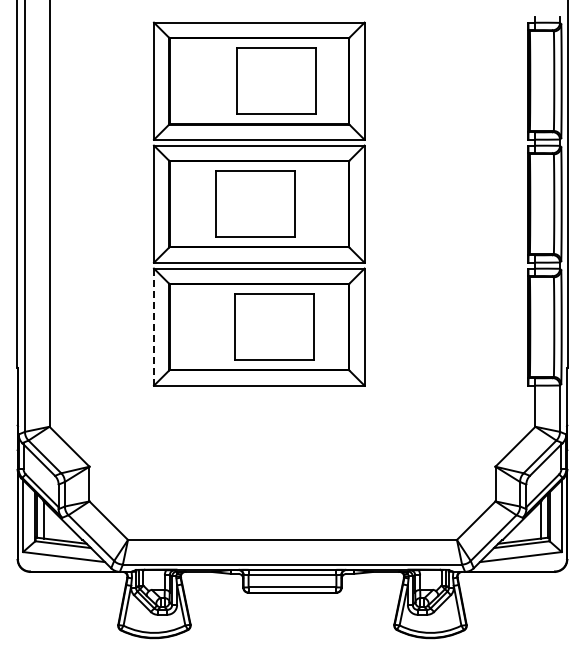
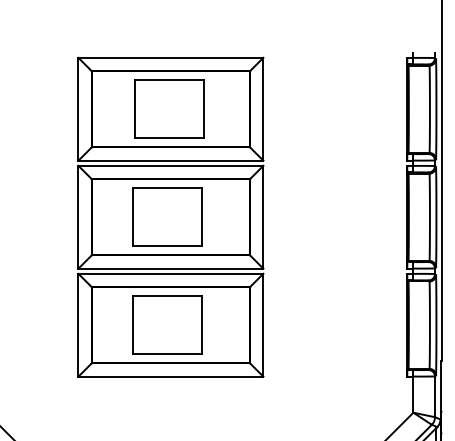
part: (276, 80) -> (169, 108), moved
part: (274, 326) -> (167, 324), moved
line: (153, 327) -> (78, 325), dashed -> solid

